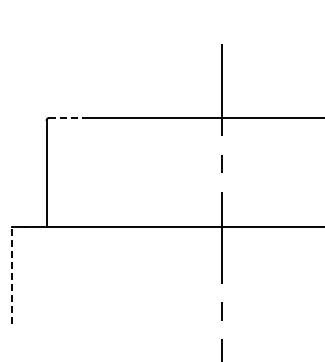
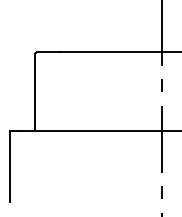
line: (66, 117) -> (49, 52), dashed -> solid
line: (11, 275) -> (9, 166), dashed -> solid

